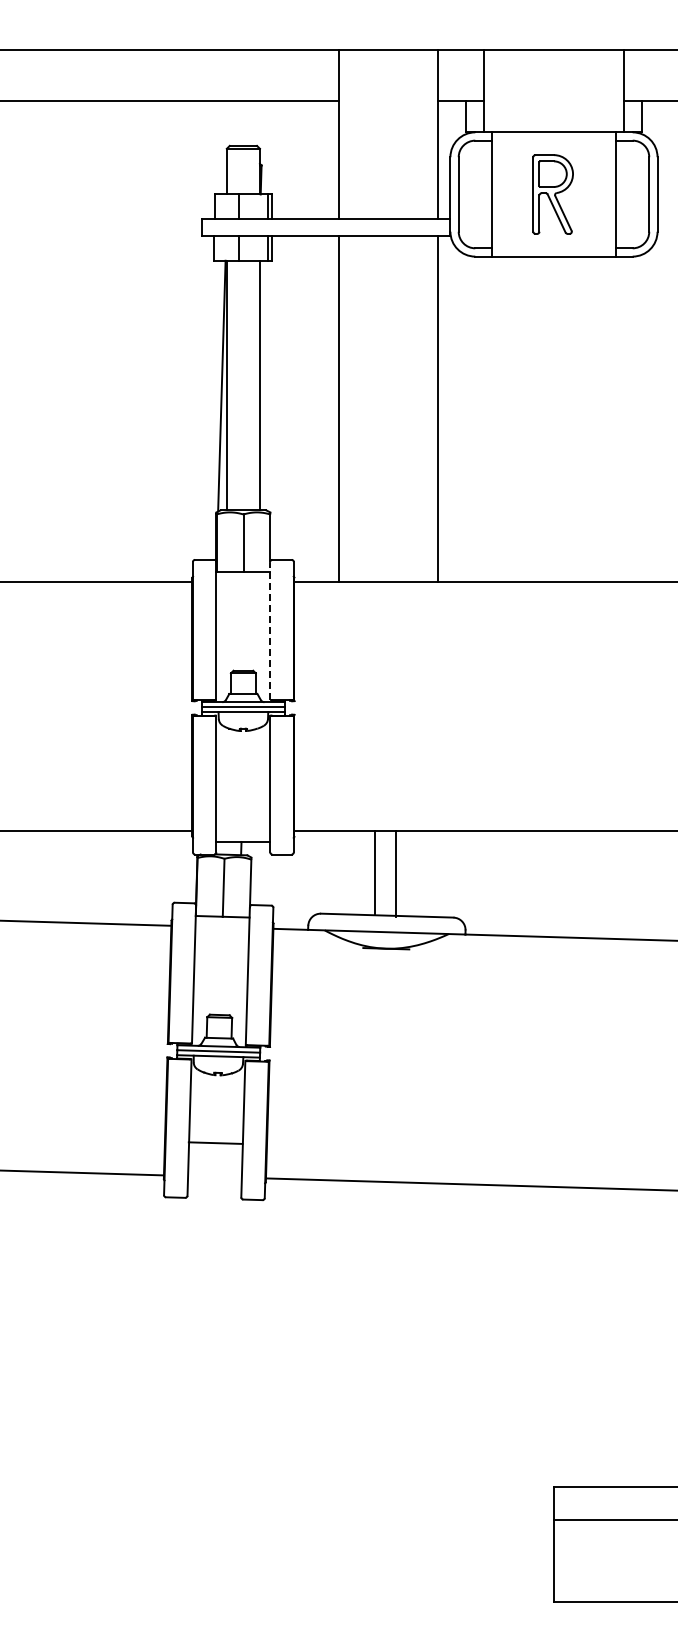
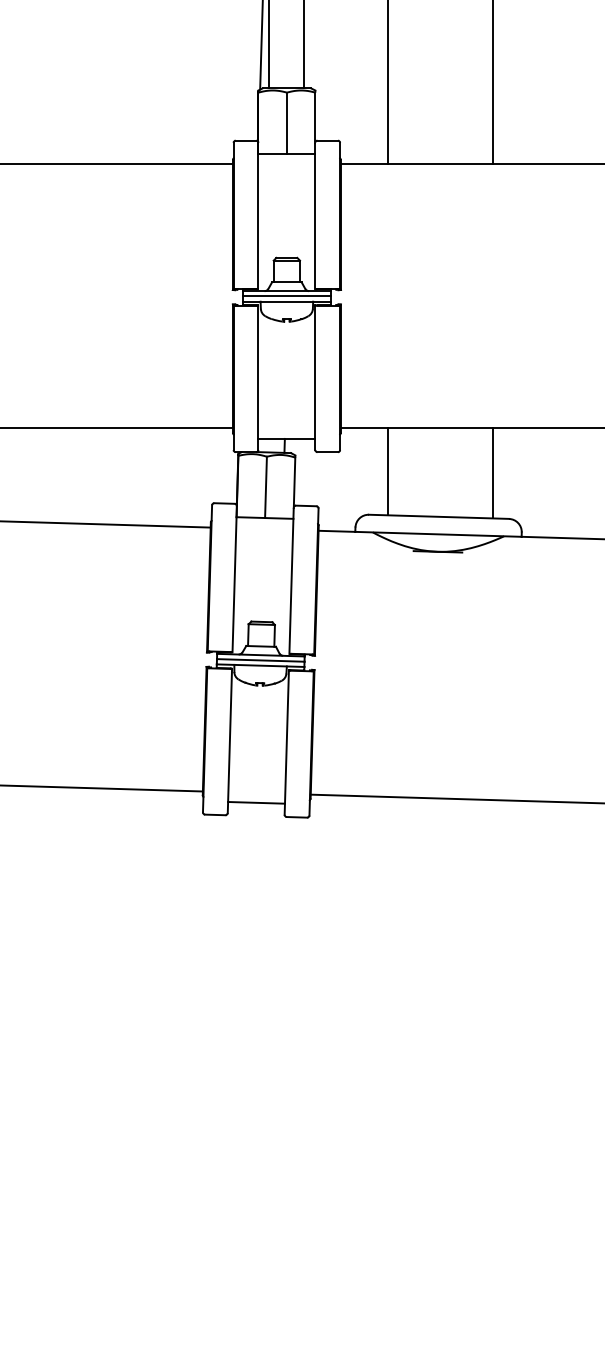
line: (270, 631) -> (315, 216), dashed -> solid
line: (374, 872) -> (387, 471), moved
line: (396, 874) -> (493, 473), moved
line: (215, 1142) -> (256, 802), moved

